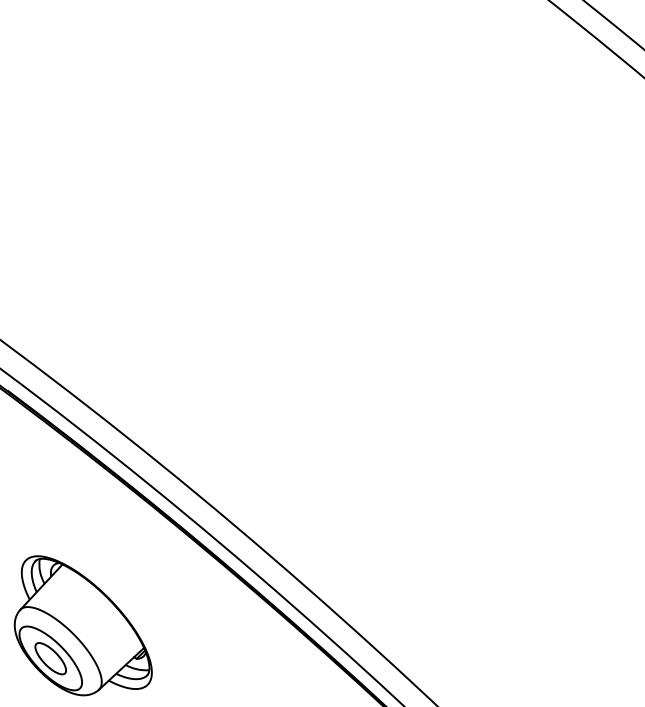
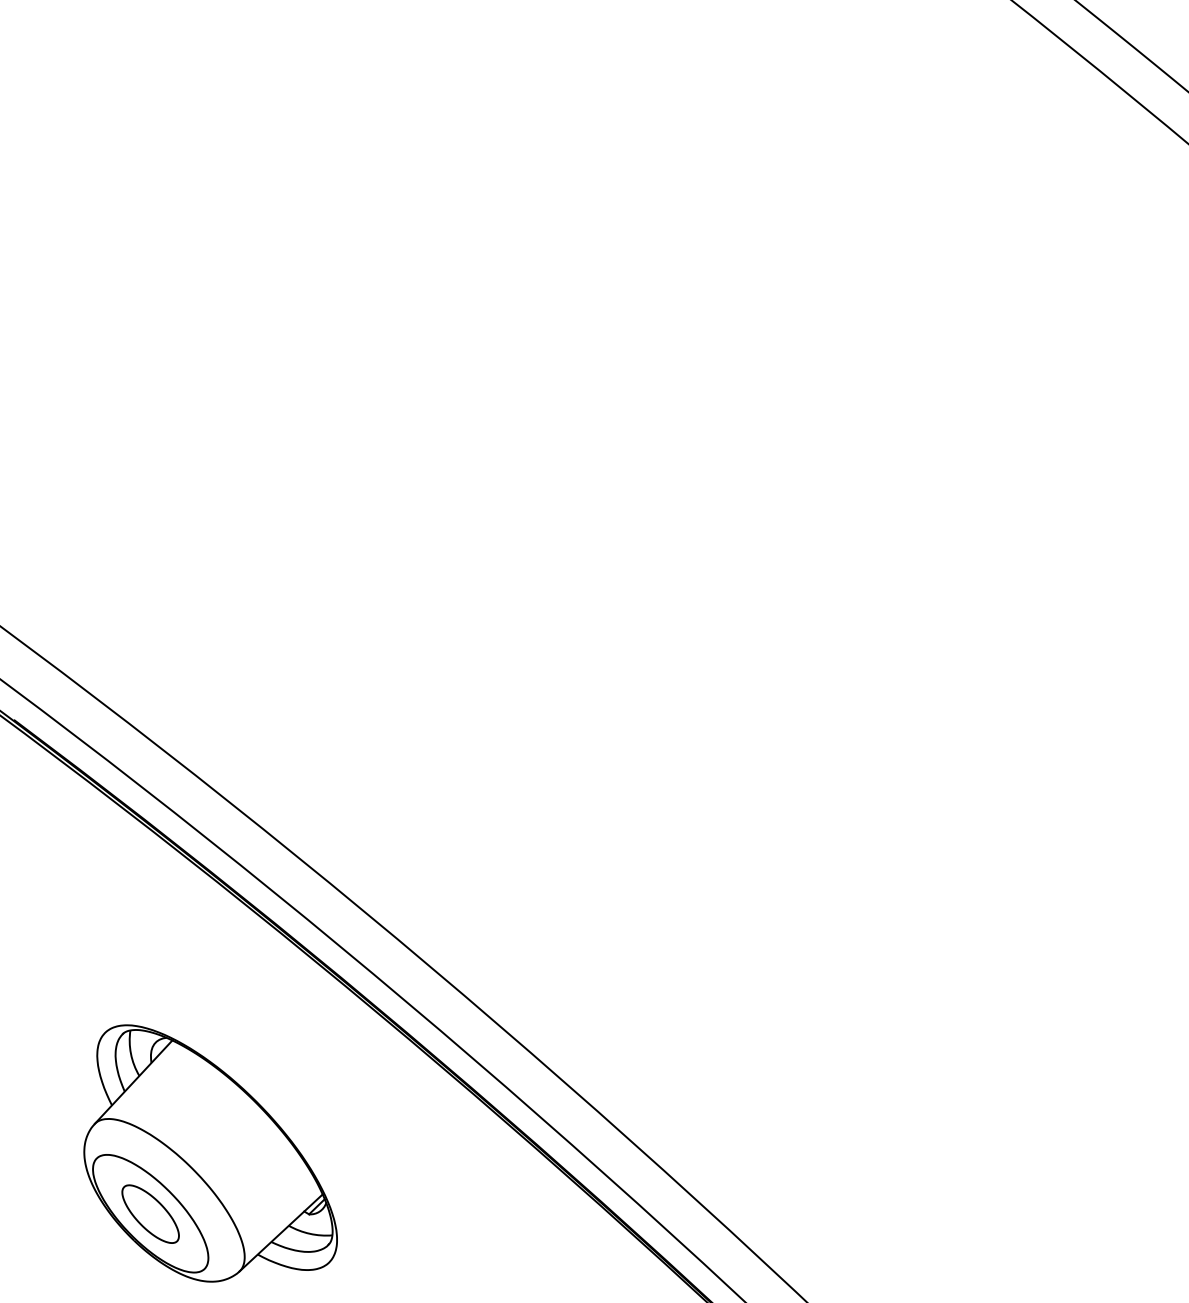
part: (82, 625) -> (209, 1152), moved

